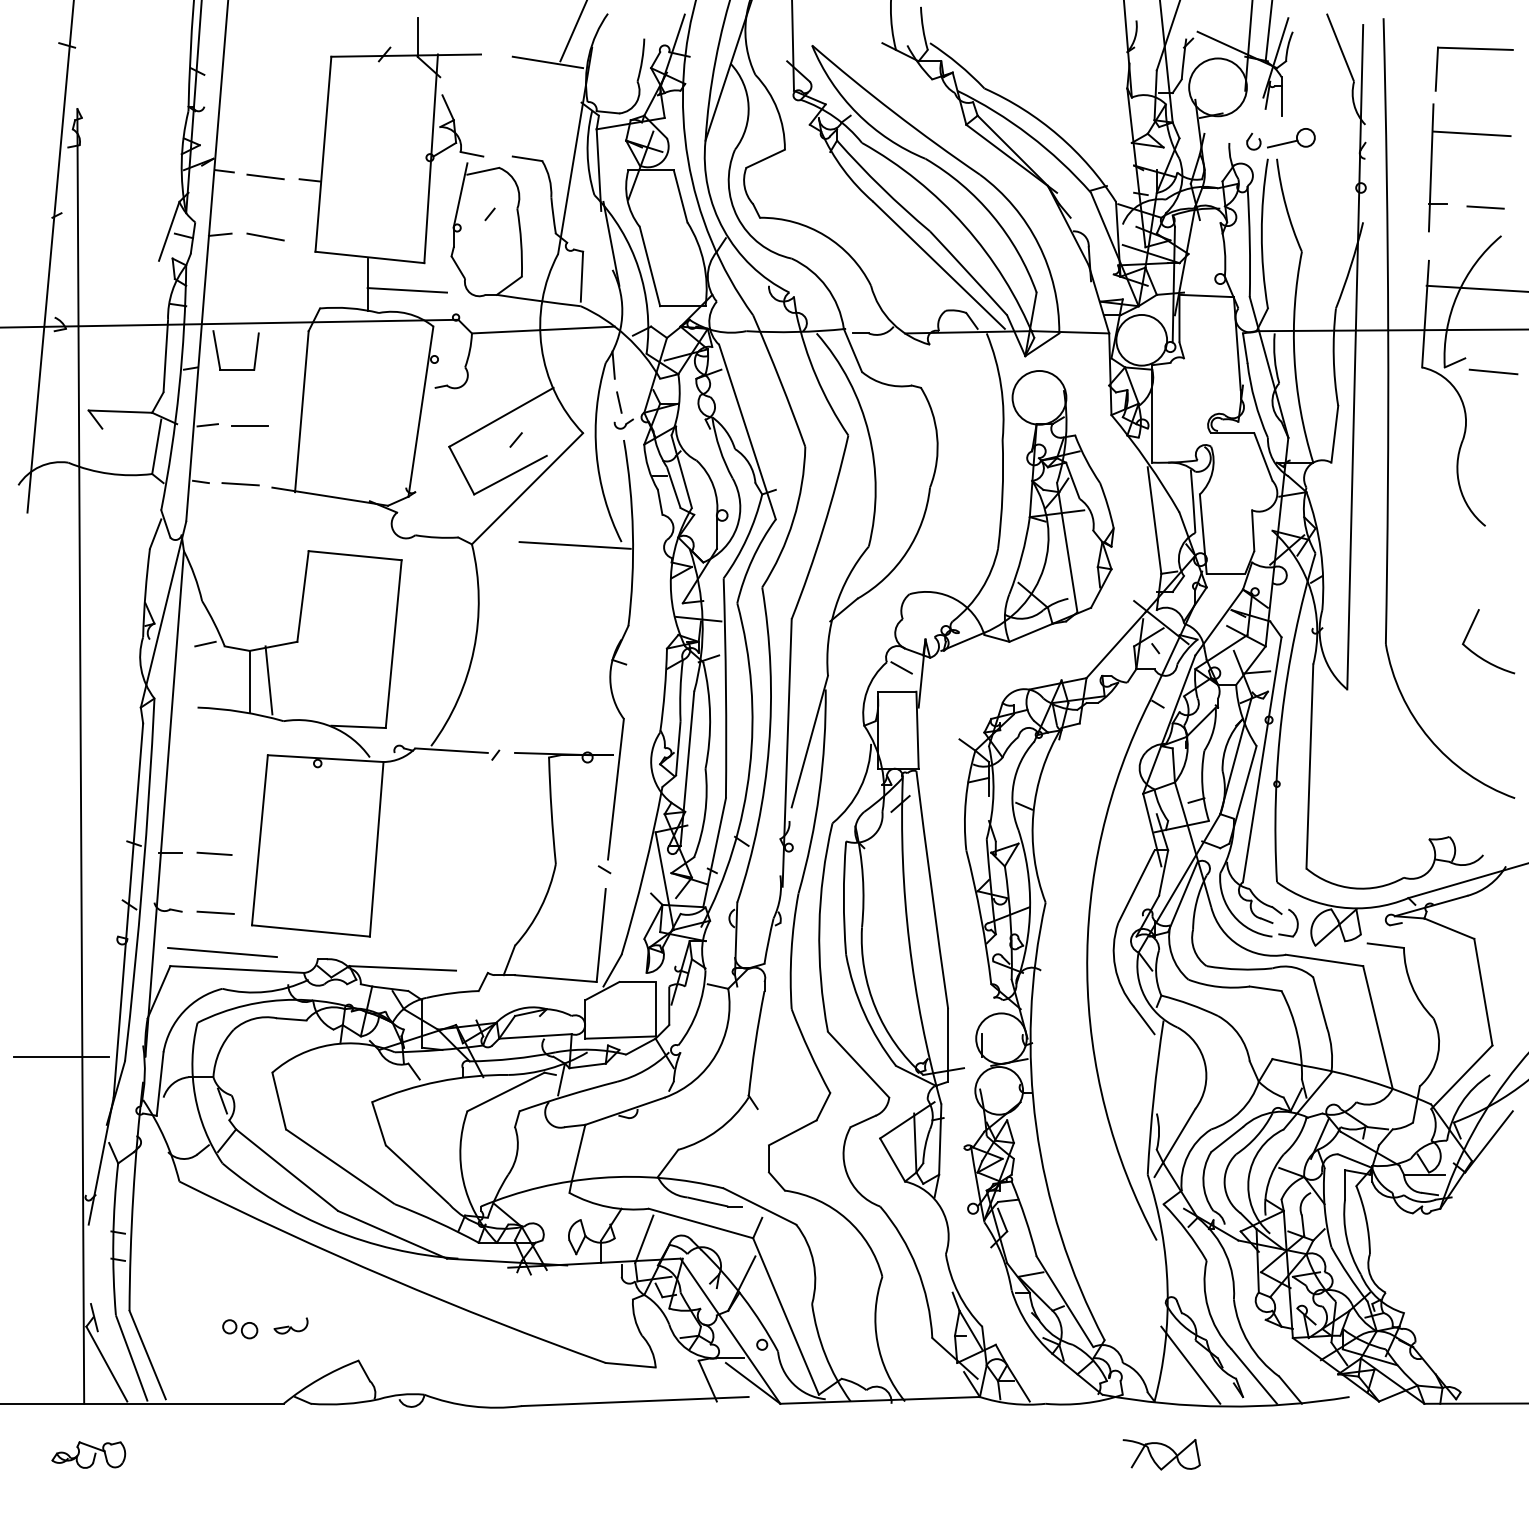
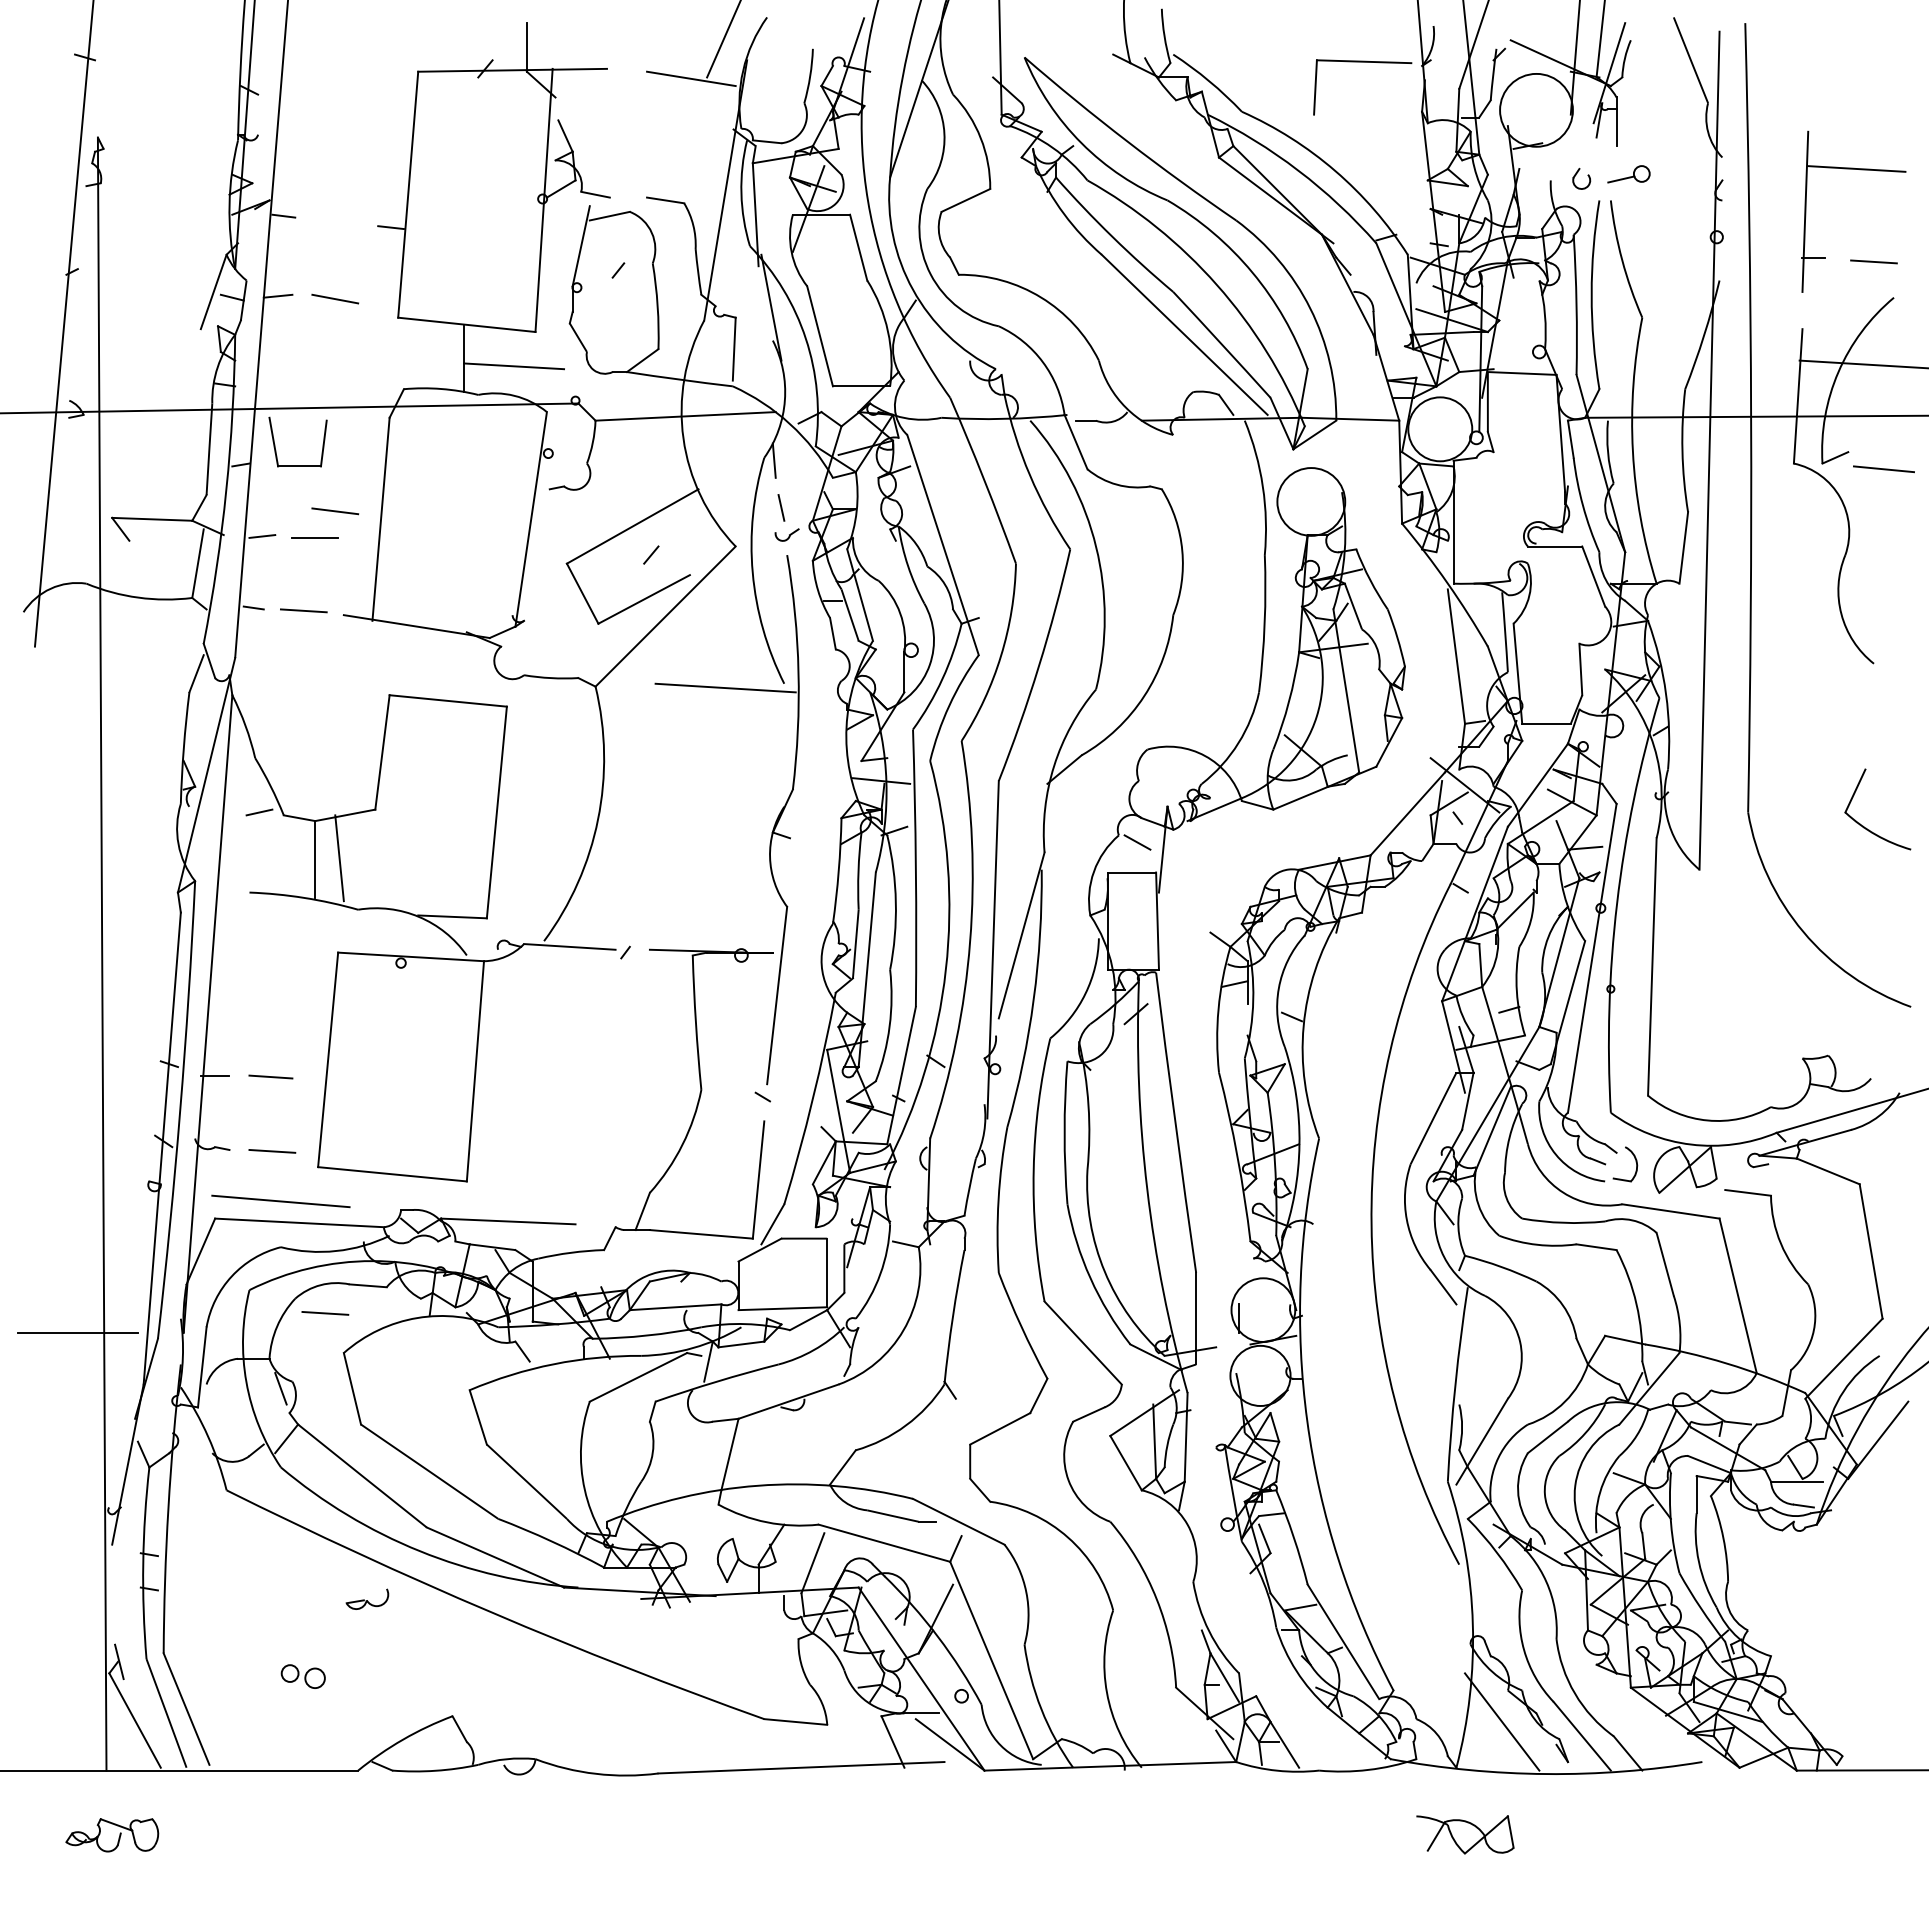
part: (1474, 49) -> (1362, 62), moved
part: (1290, 137) -> (1628, 173), size x0.7
line: (265, 177) -> (335, 511), moved
line: (257, 1041) -> (325, 1313), added
part: (291, 1325) -> (367, 1598), moved

